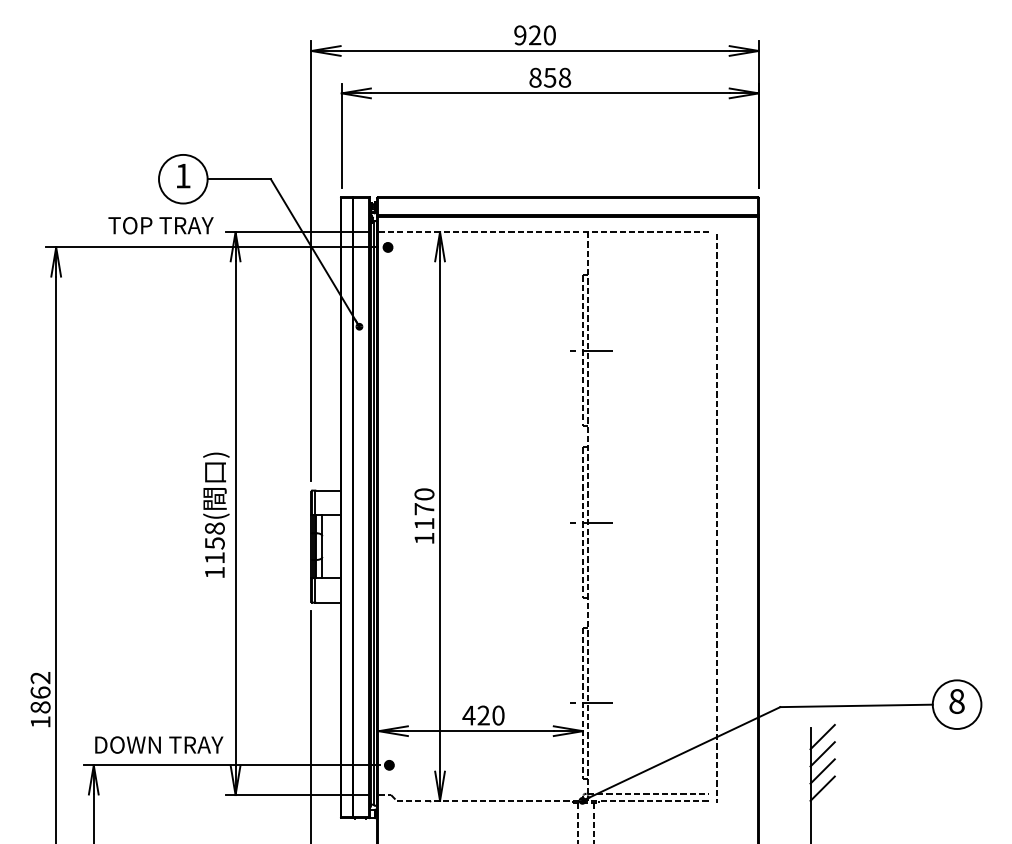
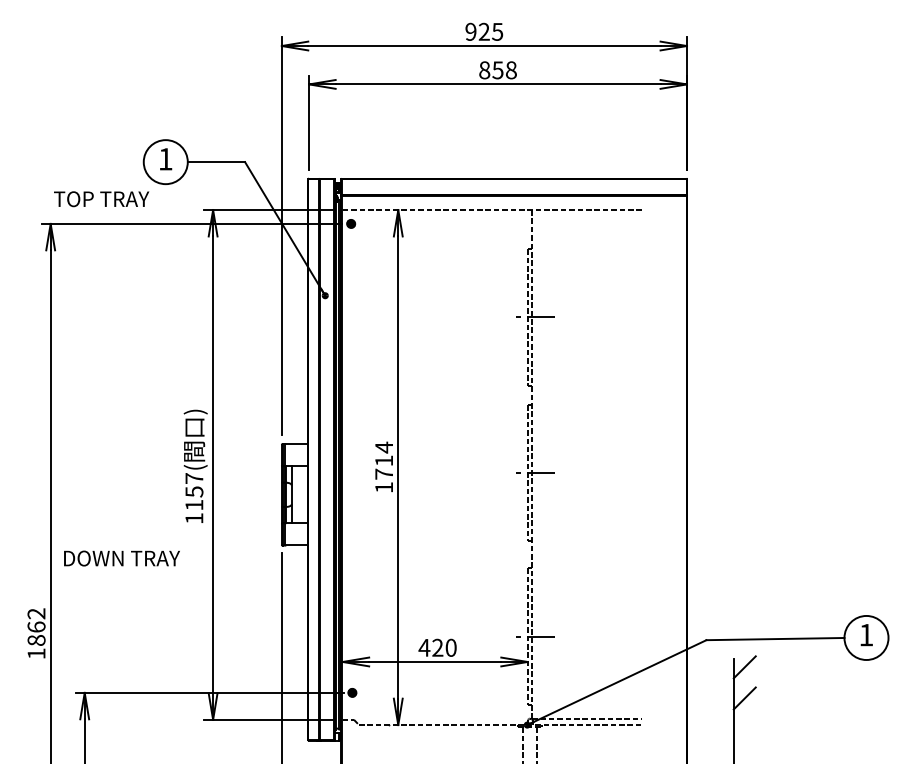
text: (549, 34) -> (497, 31), 920 -> 925
text: (160, 225) -> (101, 199), moved
text: (424, 508) -> (384, 460), 1170 -> 1714
line: (716, 517) -> (648, 468), removed
text: (215, 528) -> (194, 478), 1158( -> 1157(
text: (957, 700) -> (866, 634), 8 -> 1
text: (158, 745) -> (121, 558), moved
line: (822, 753) -> (744, 682), removed
line: (822, 789) -> (744, 714), removed

